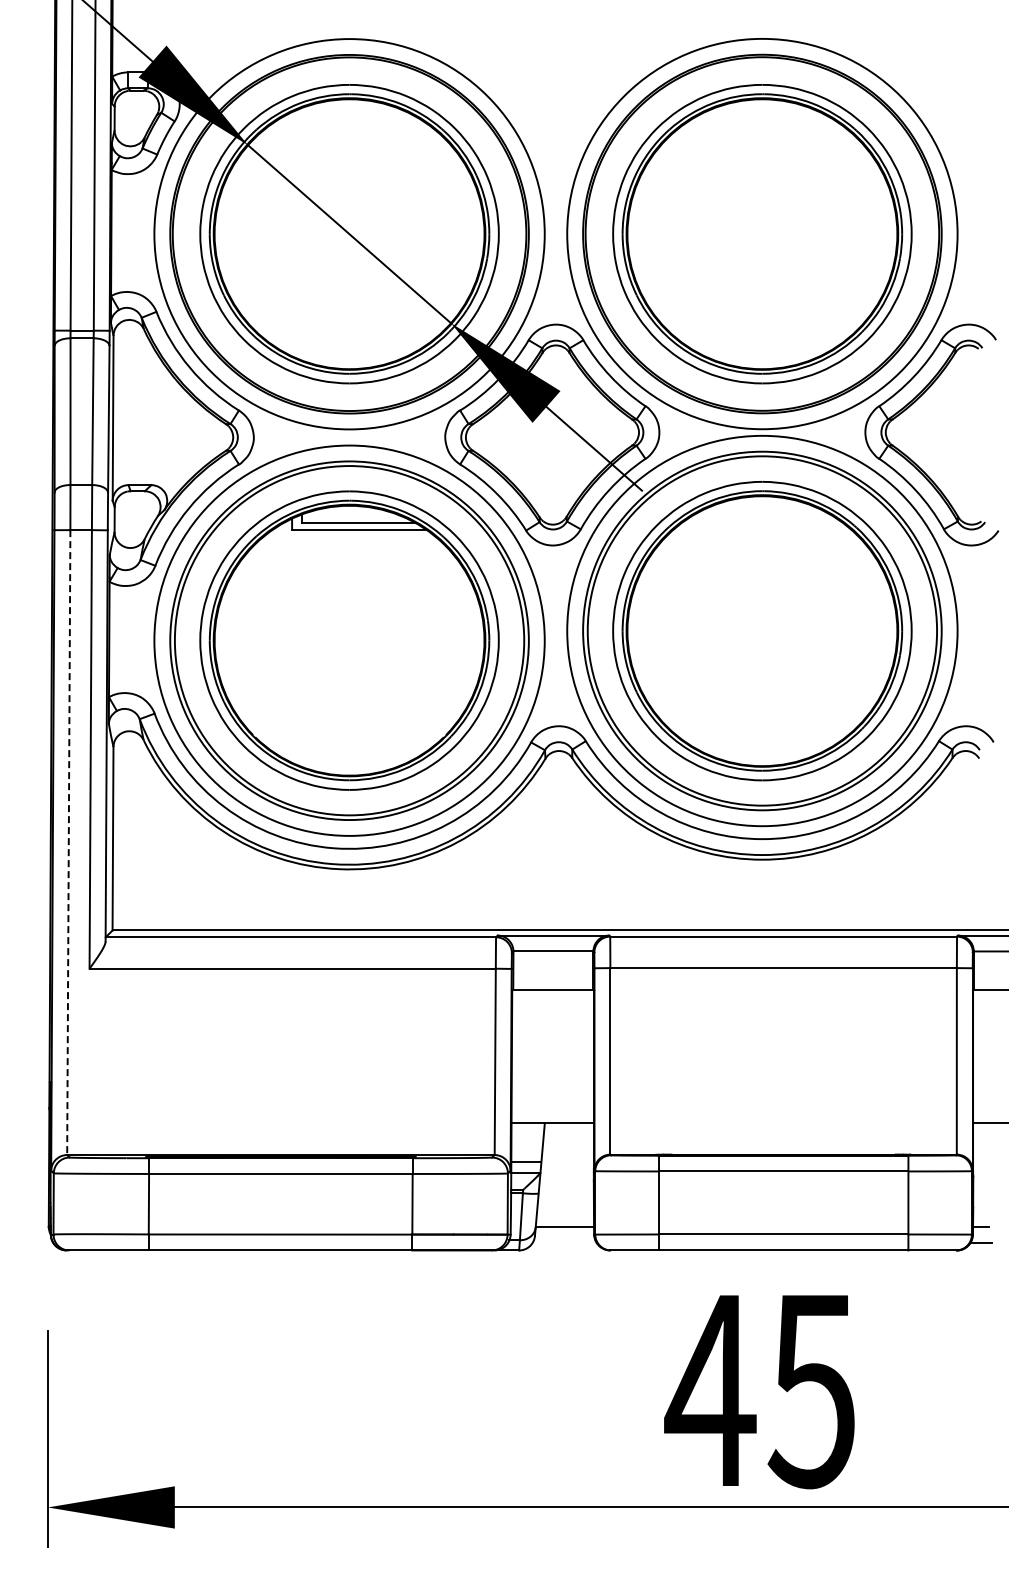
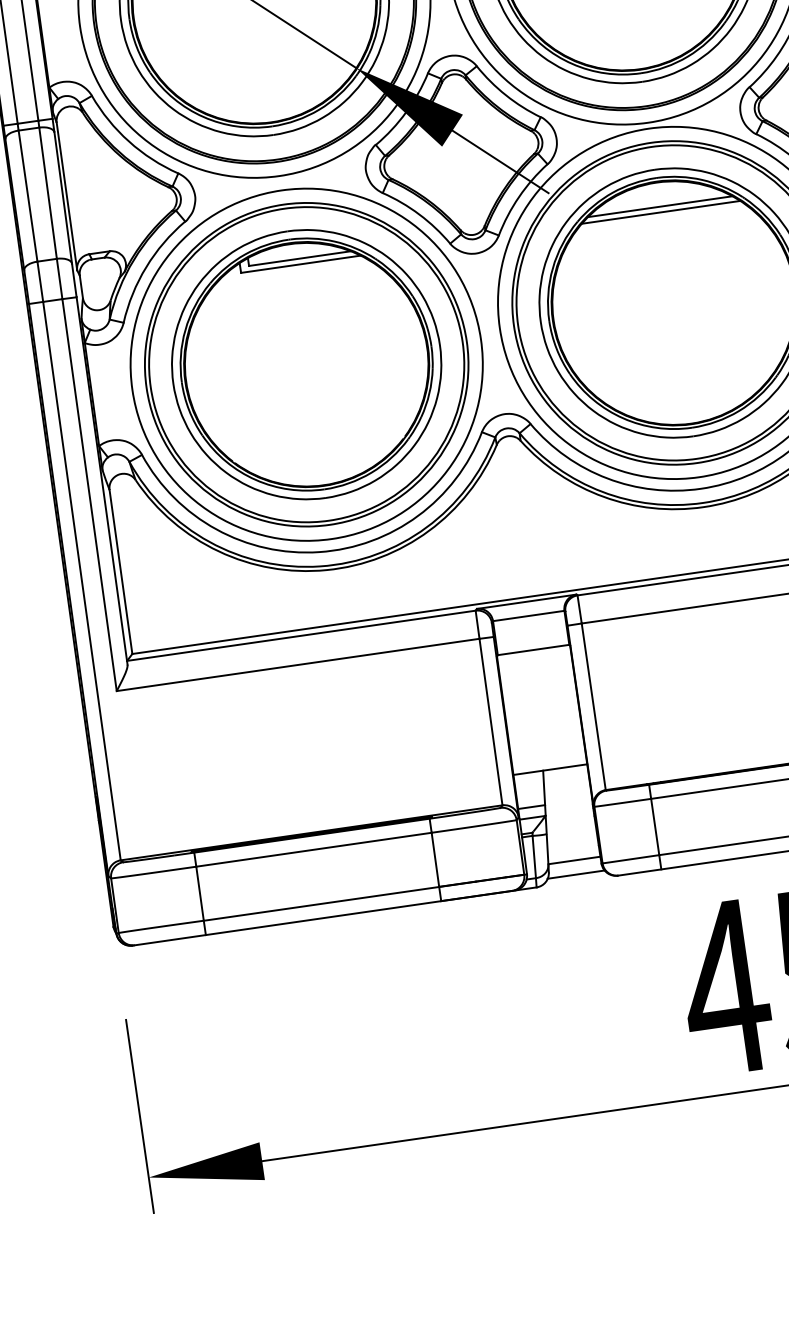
line: (762, 523) -> (660, 206), added
line: (762, 529) -> (661, 212), added
line: (68, 843) -> (81, 581), dashed -> solid
line: (564, 1242) -> (576, 874), added

